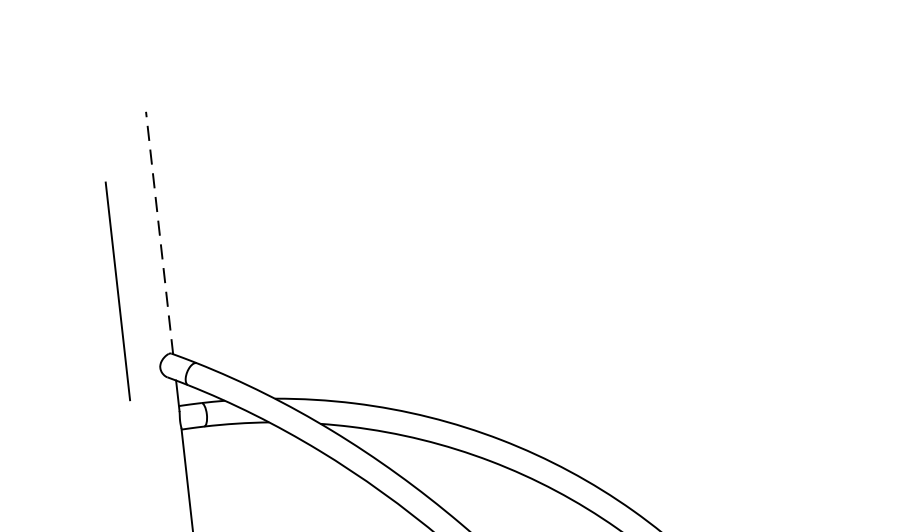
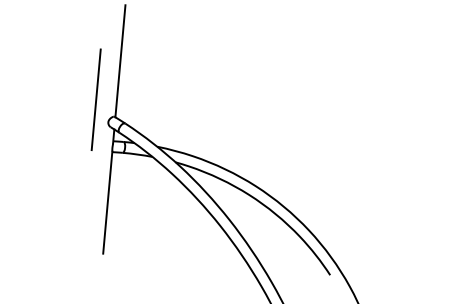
line: (159, 231) -> (120, 60), dashed -> solid
line: (116, 291) -> (95, 99), moved

